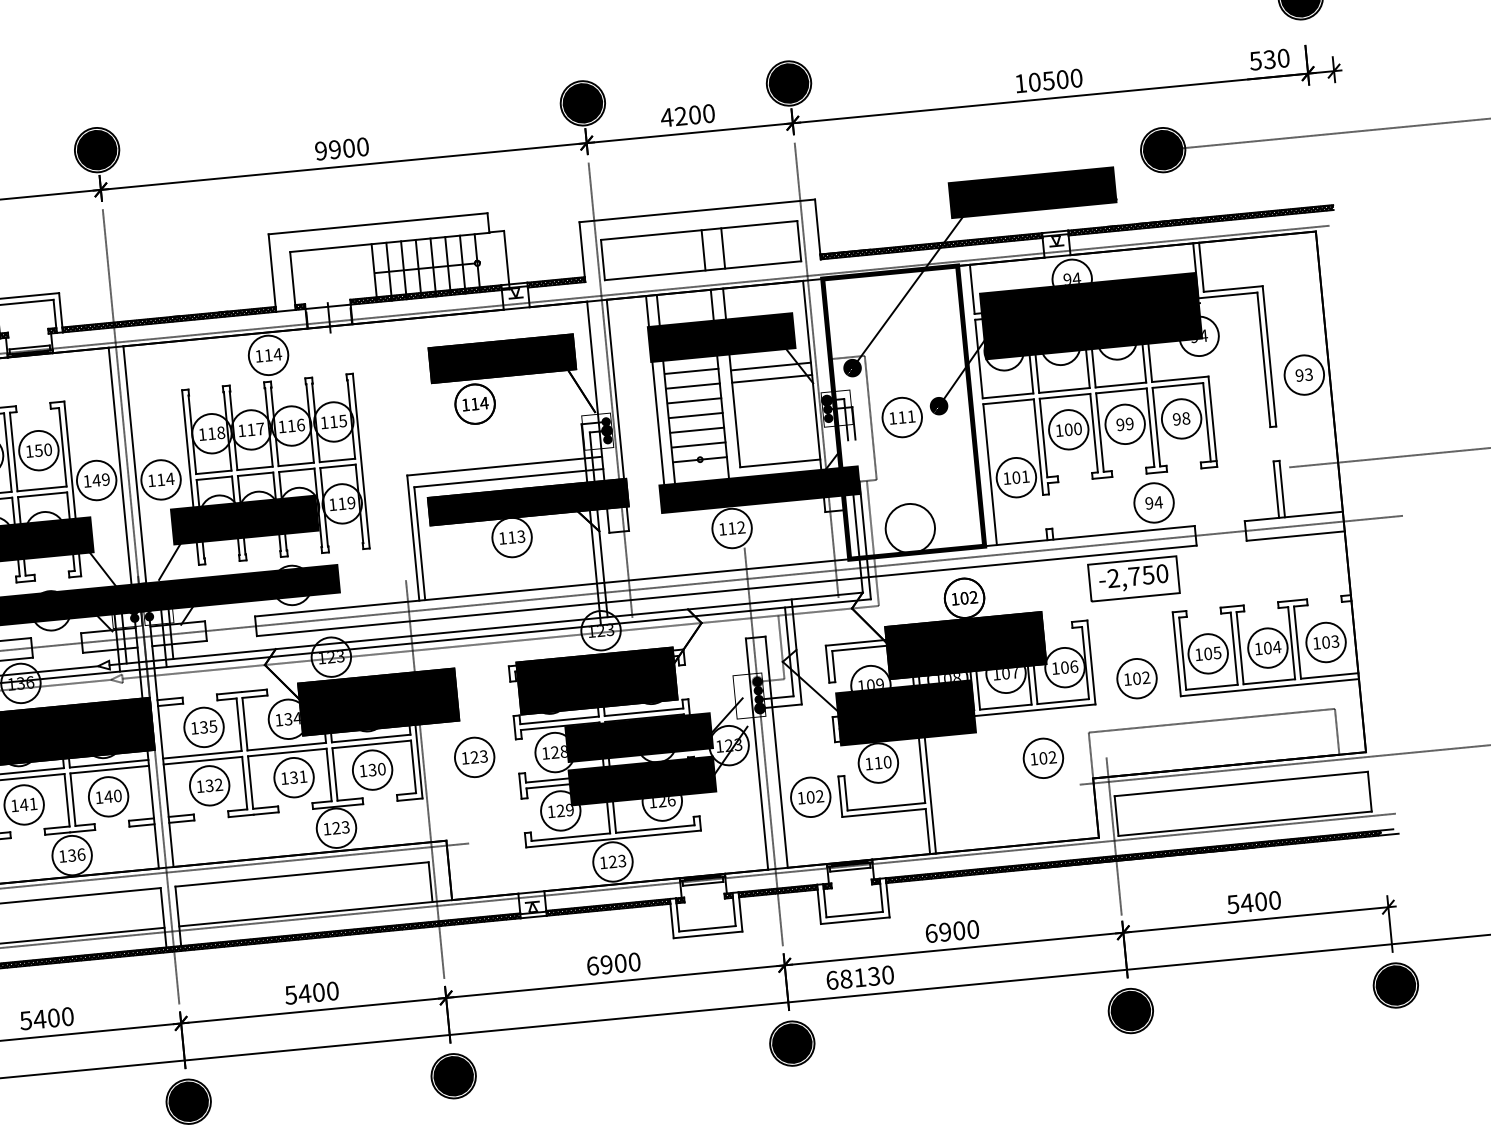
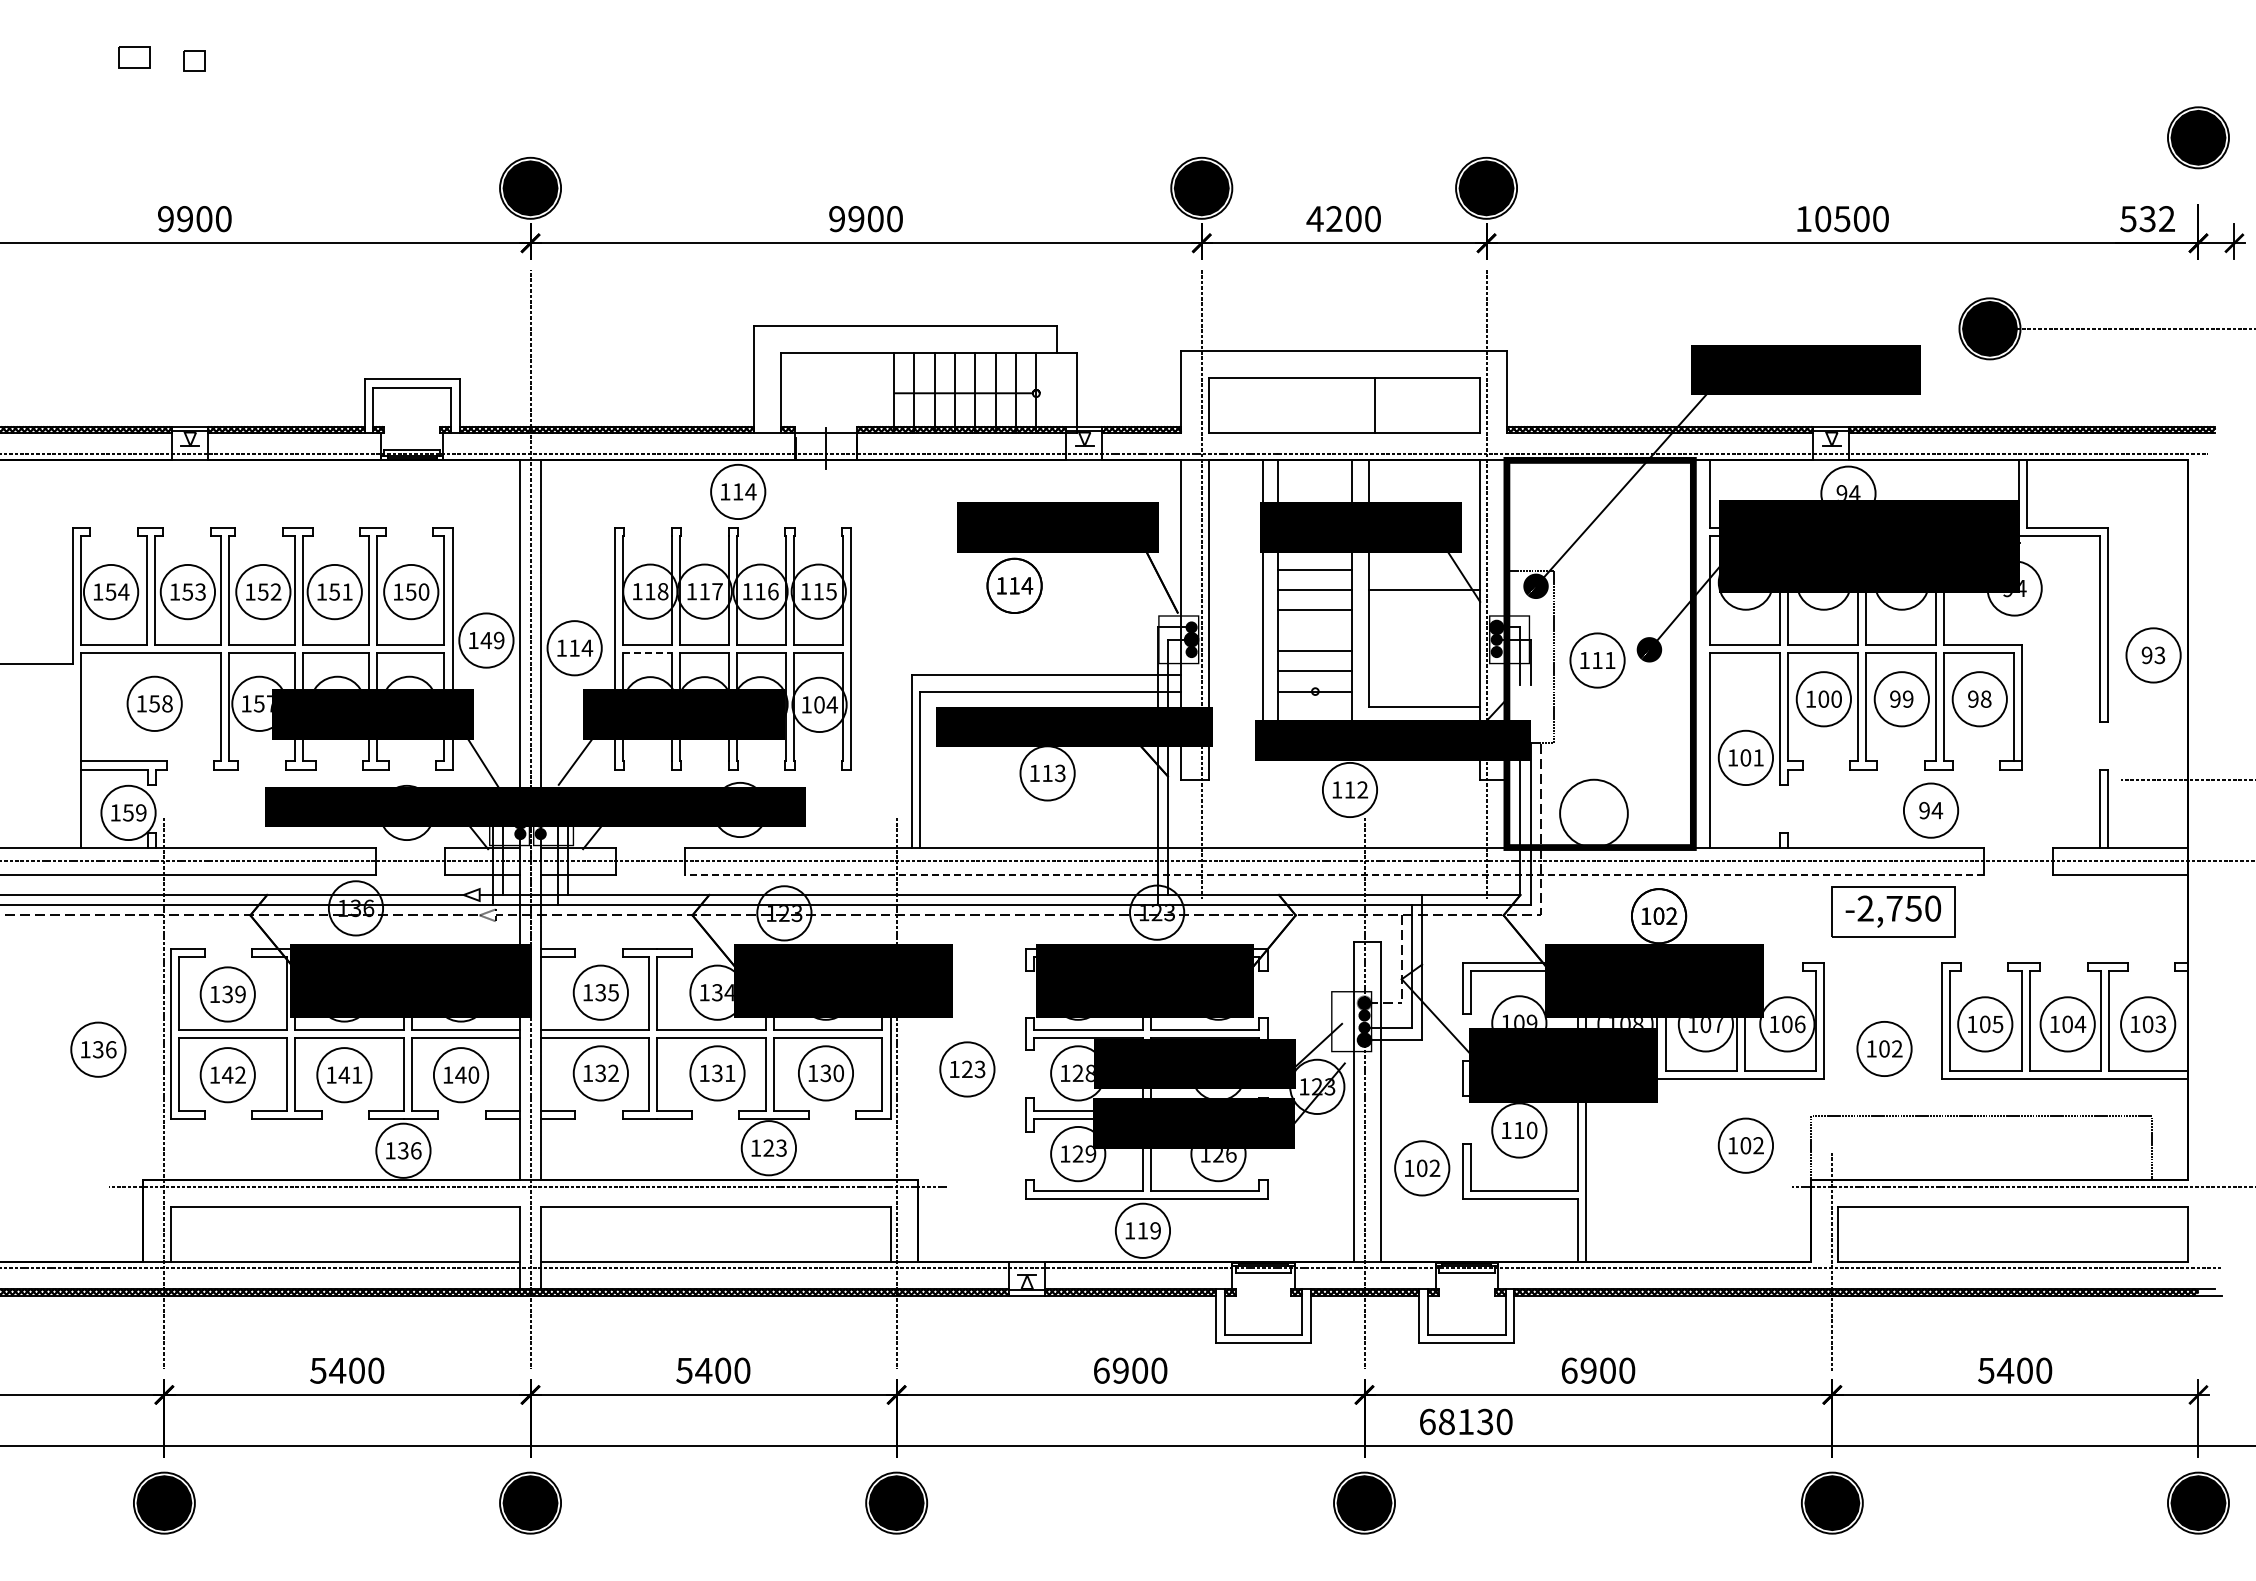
text: (1283, 58) -> (2166, 219), 530 -> 532
line: (703, 250) -> (1347, 405), removed
line: (770, 366) -> (1424, 573), removed
line: (696, 415) -> (1315, 630), removed
line: (214, 477) -> (648, 652), solid -> dashed
text: (347, 503) -> (826, 704), 119 -> 104
line: (726, 590) -> (1333, 874), solid -> dashed
text: (616, 861) -> (1148, 1230), 123 -> 119

